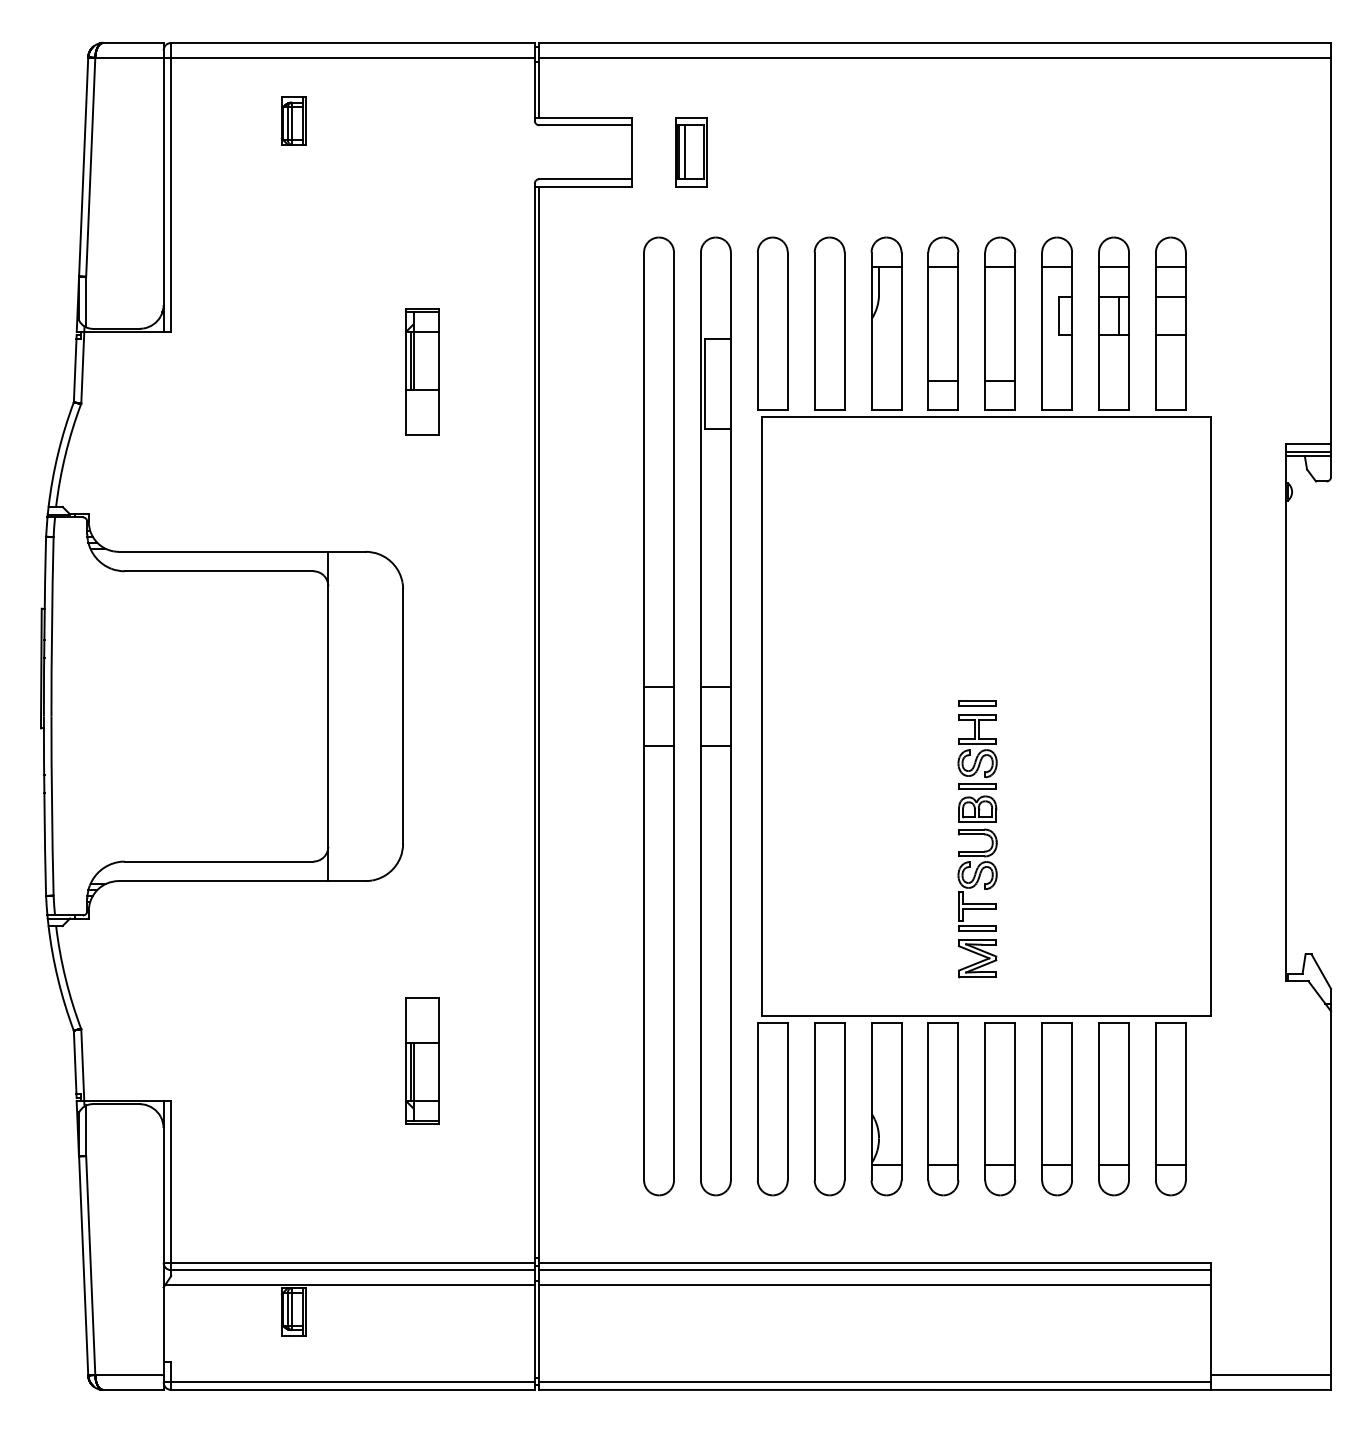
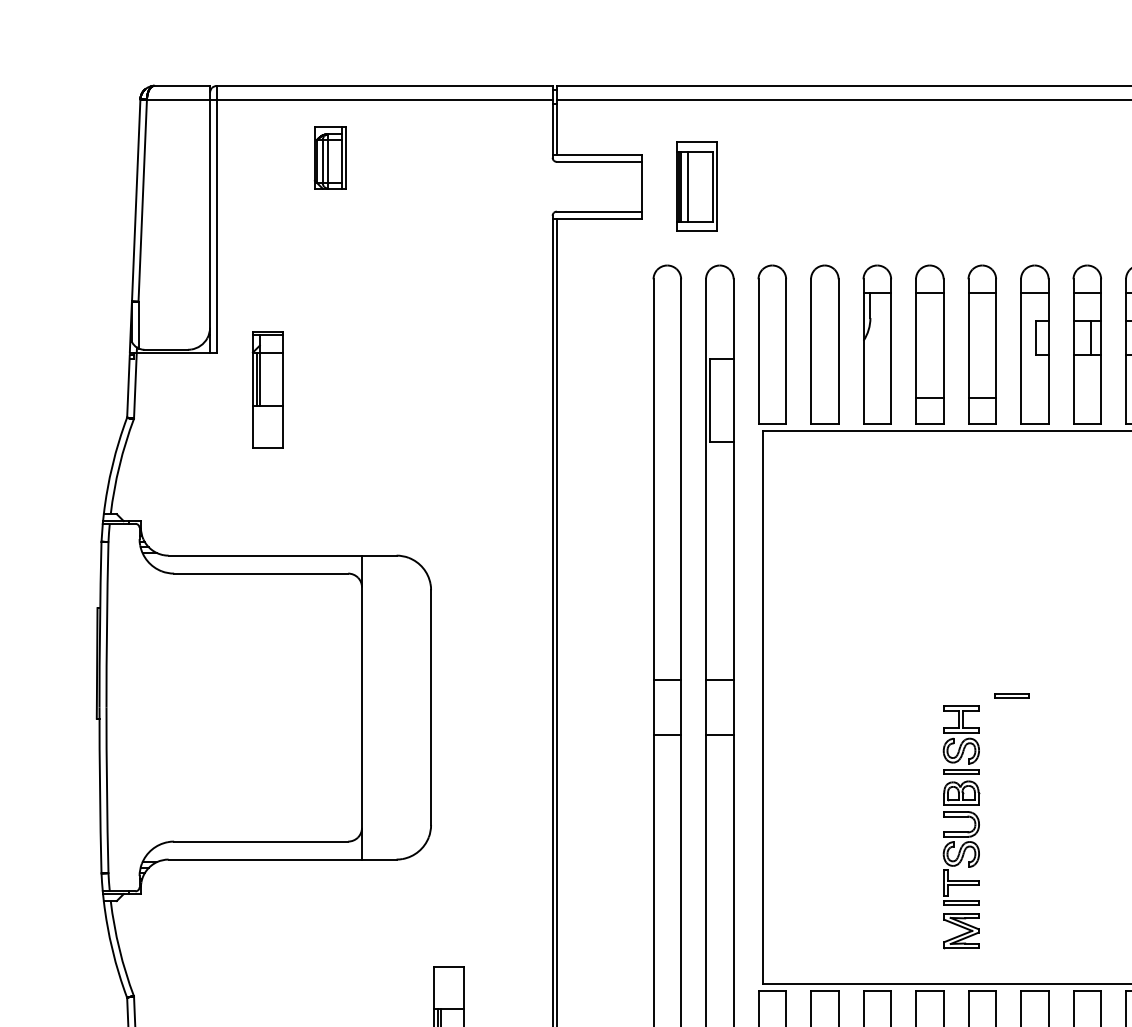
part: (293, 120) -> (329, 157), size x1.4
part: (691, 152) -> (697, 187), size x1.4
part: (422, 371) -> (268, 389), moved
part: (977, 703) -> (1012, 695), moved

